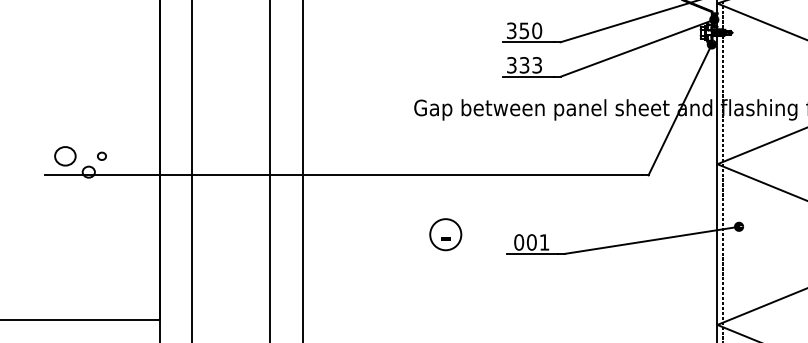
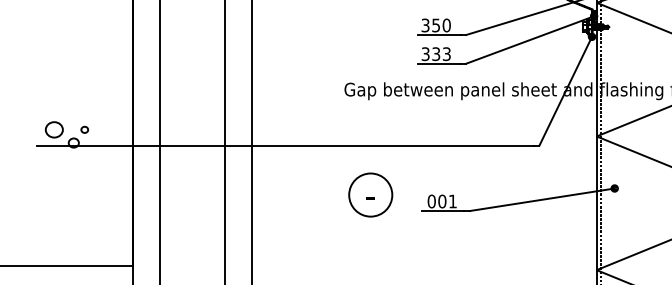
circle: (445, 234) -> (370, 194), size x1.67

